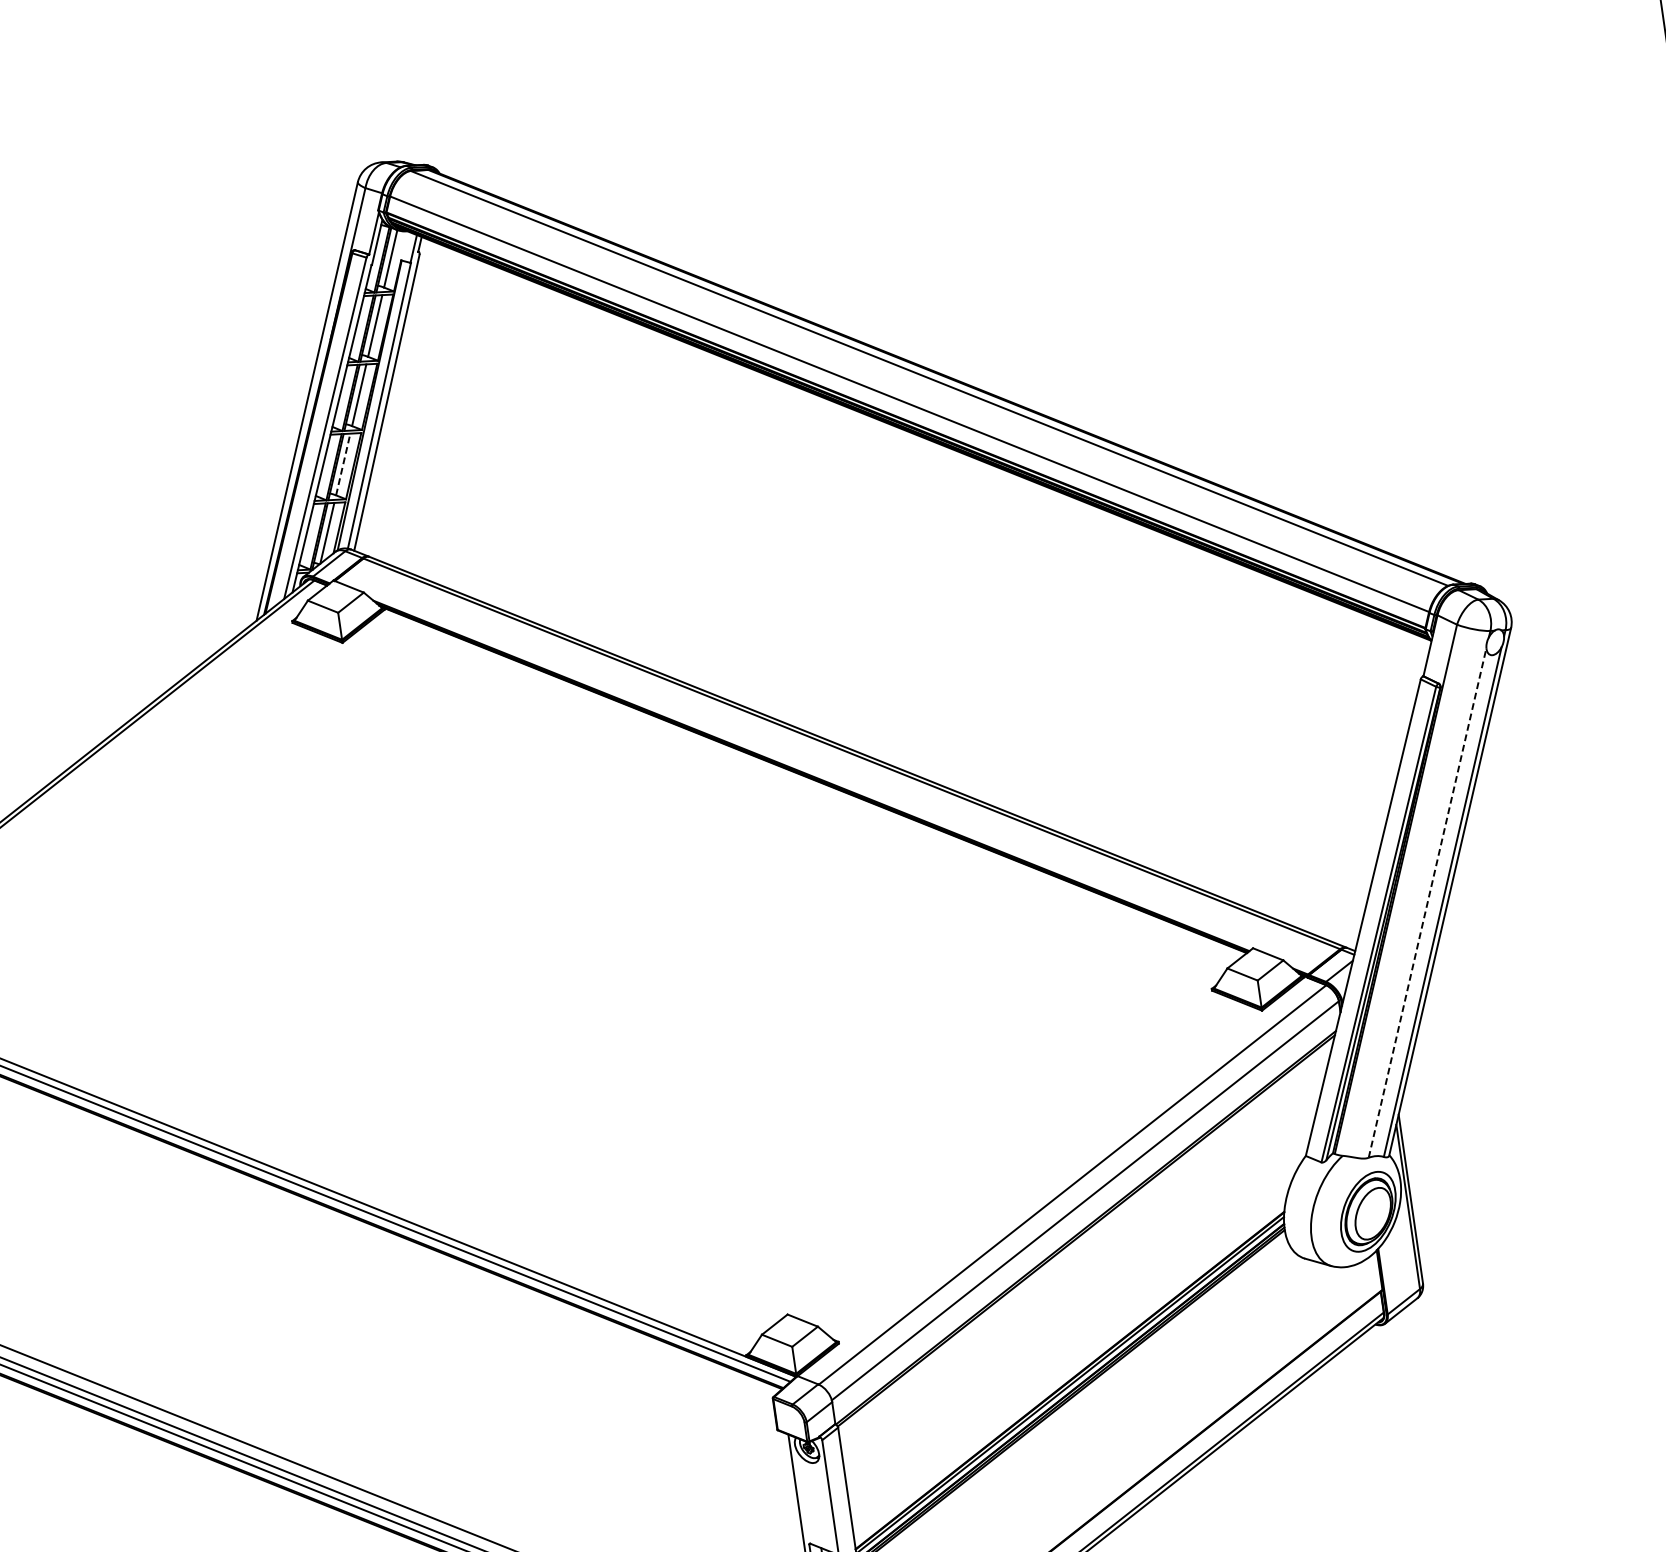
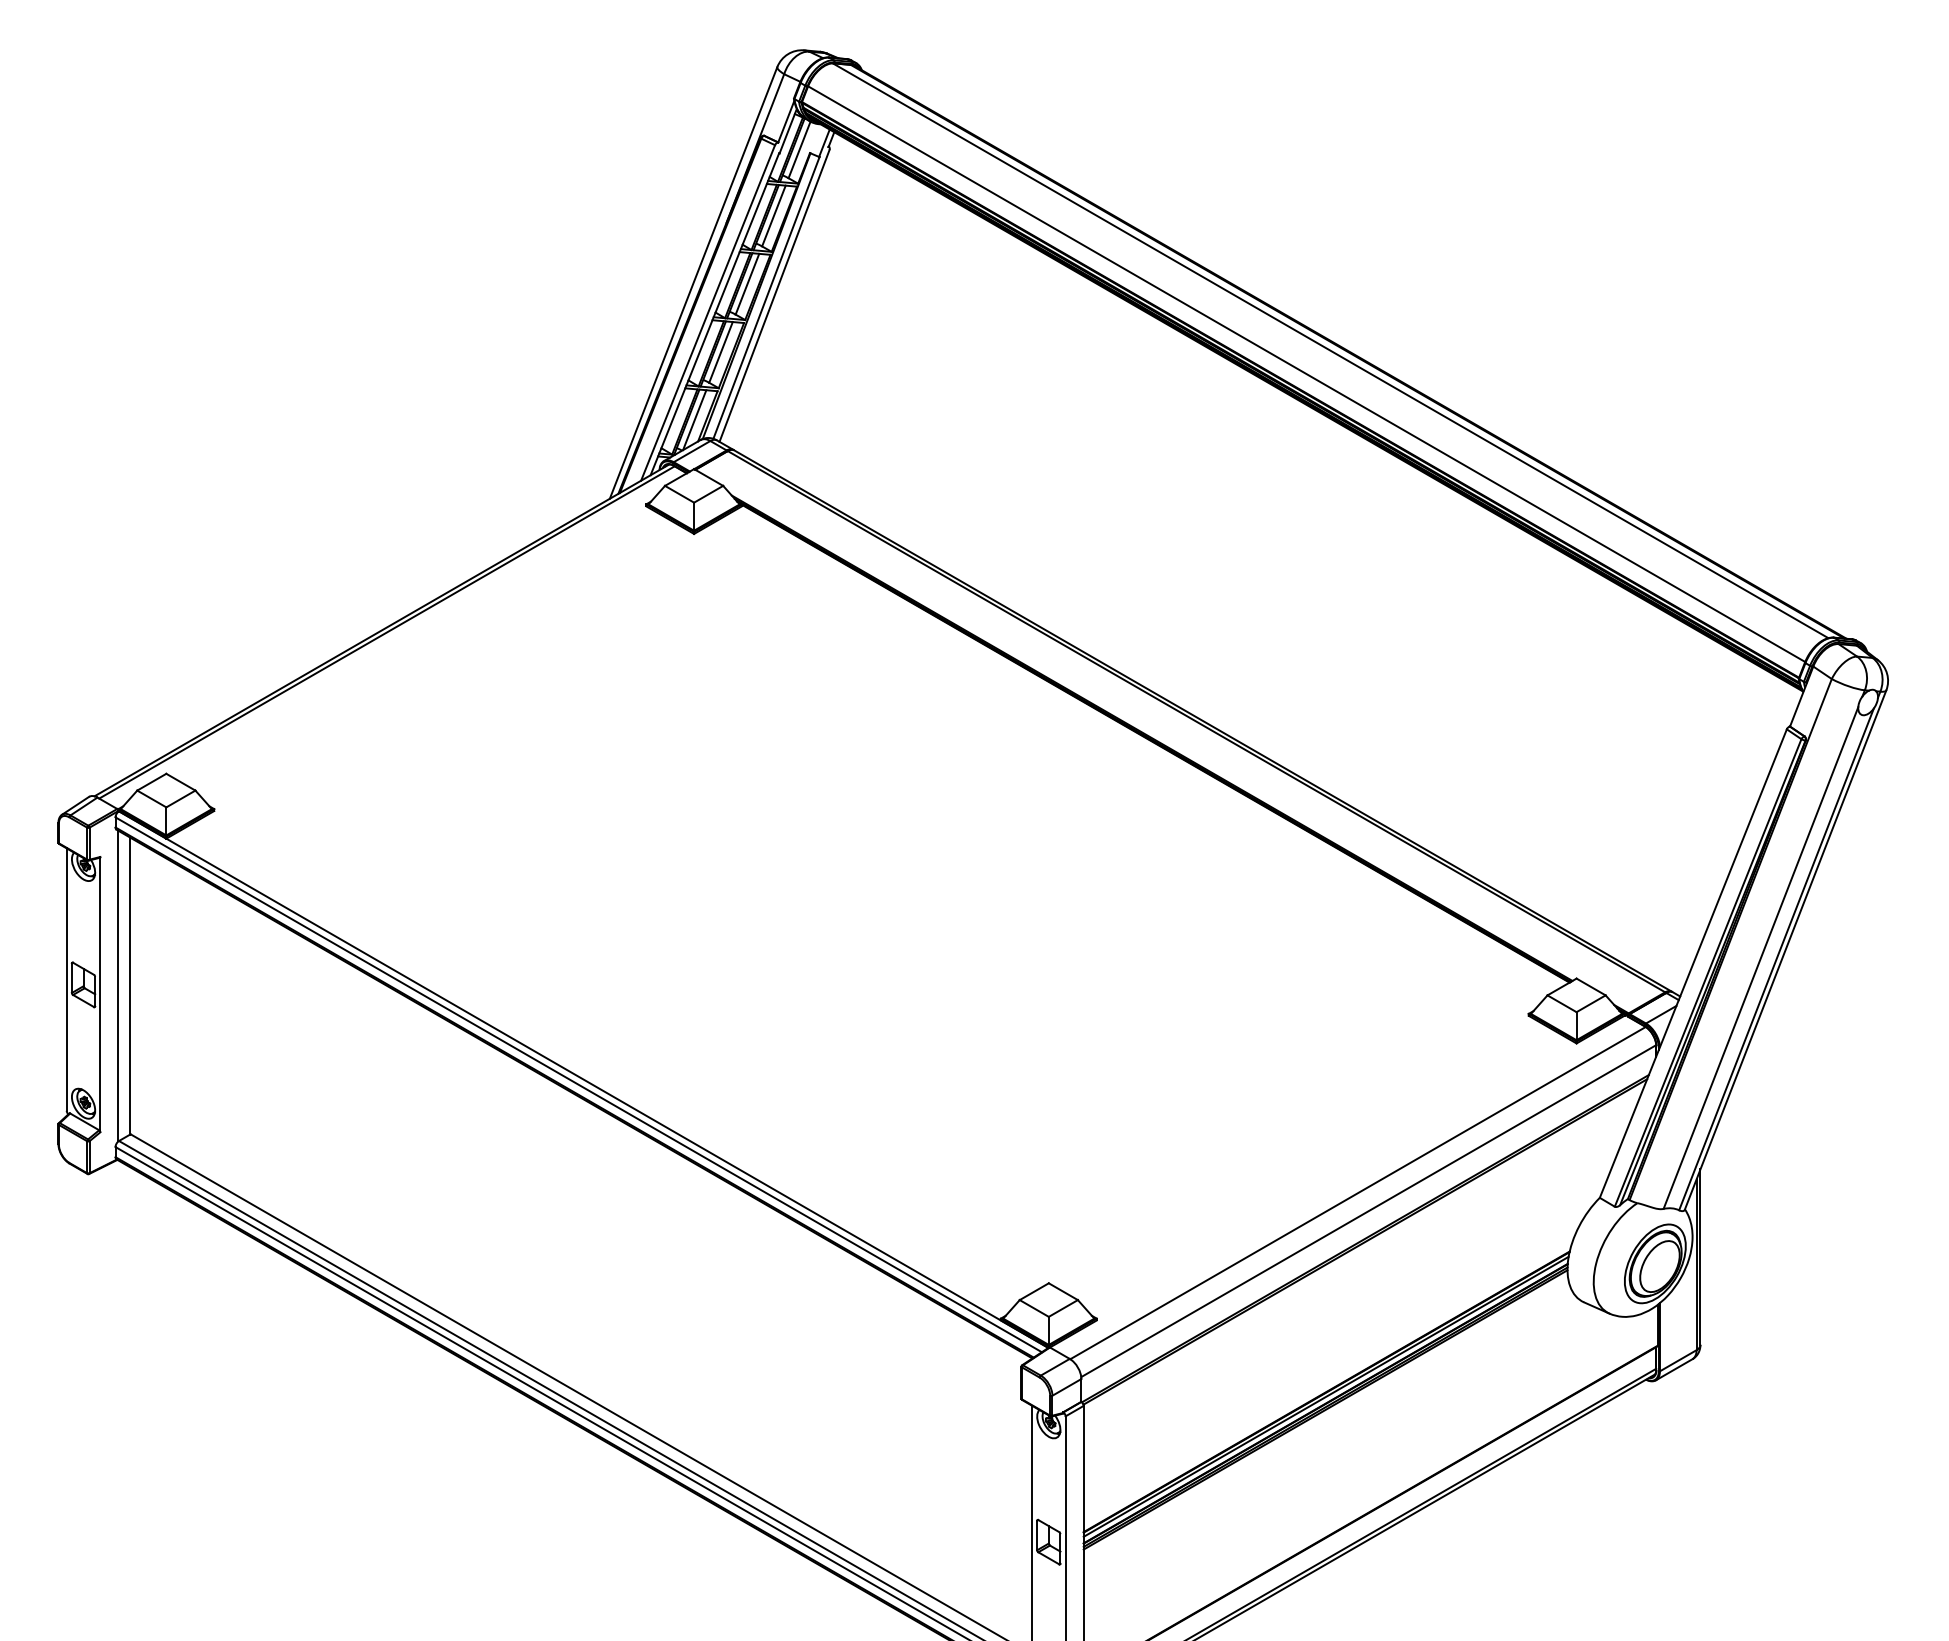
line: (343, 464) -> (721, 352), dashed -> solid
line: (1428, 902) -> (1761, 957), dashed -> solid

